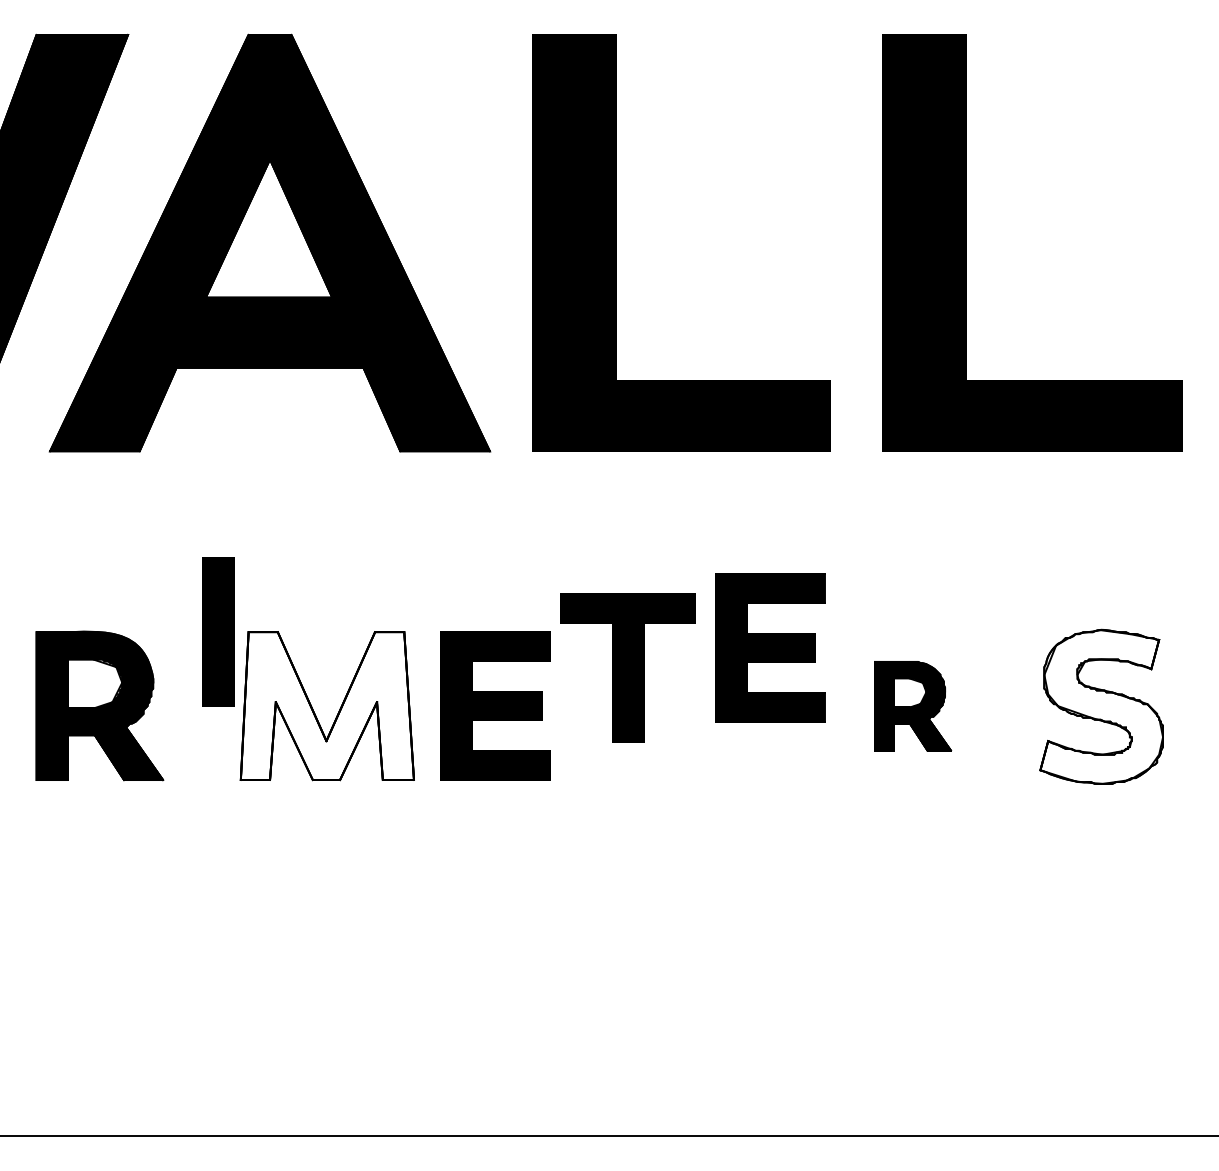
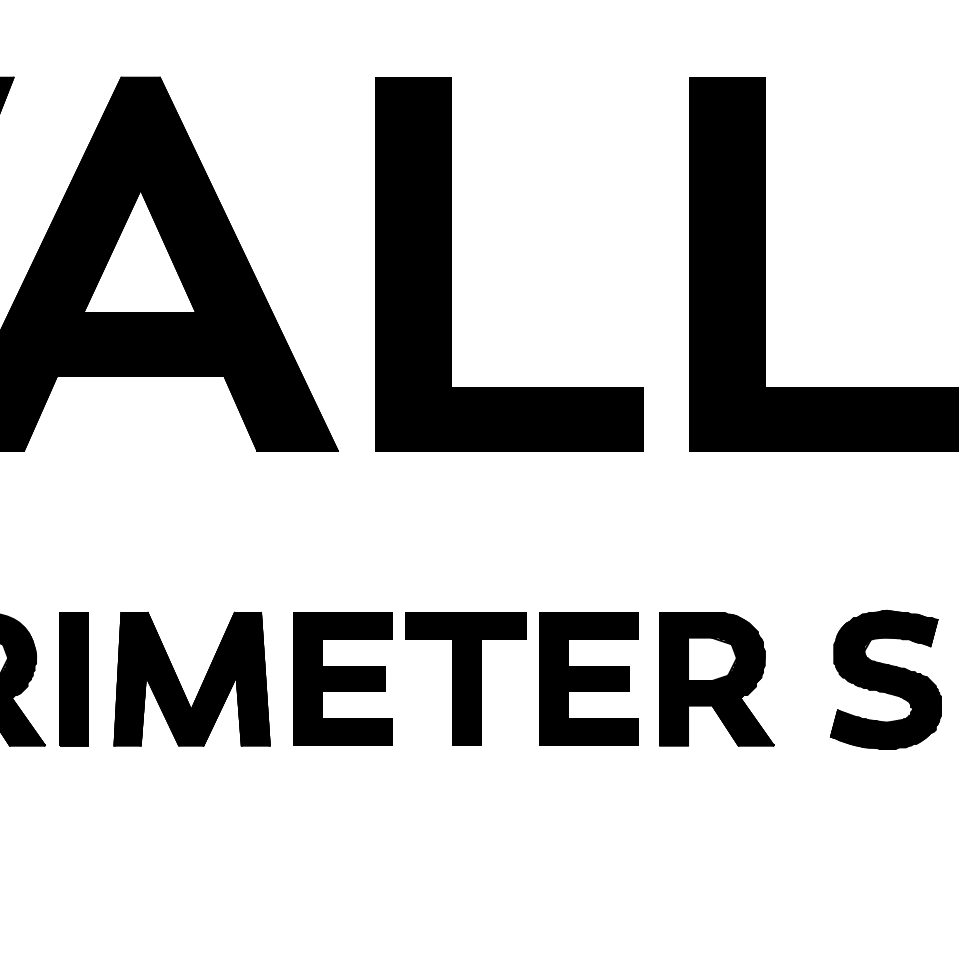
part: (218, 631) -> (74, 678), moved
part: (770, 647) -> (589, 678), moved
part: (627, 667) -> (465, 678), moved
fill: (326, 706) -> (191, 679), added
part: (912, 706) -> (716, 679), size x1.67
fill: (1101, 706) -> (885, 679), added

